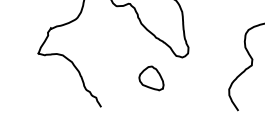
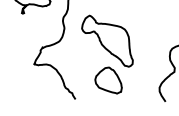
part: (151, 78) -> (108, 80), size x1.67

